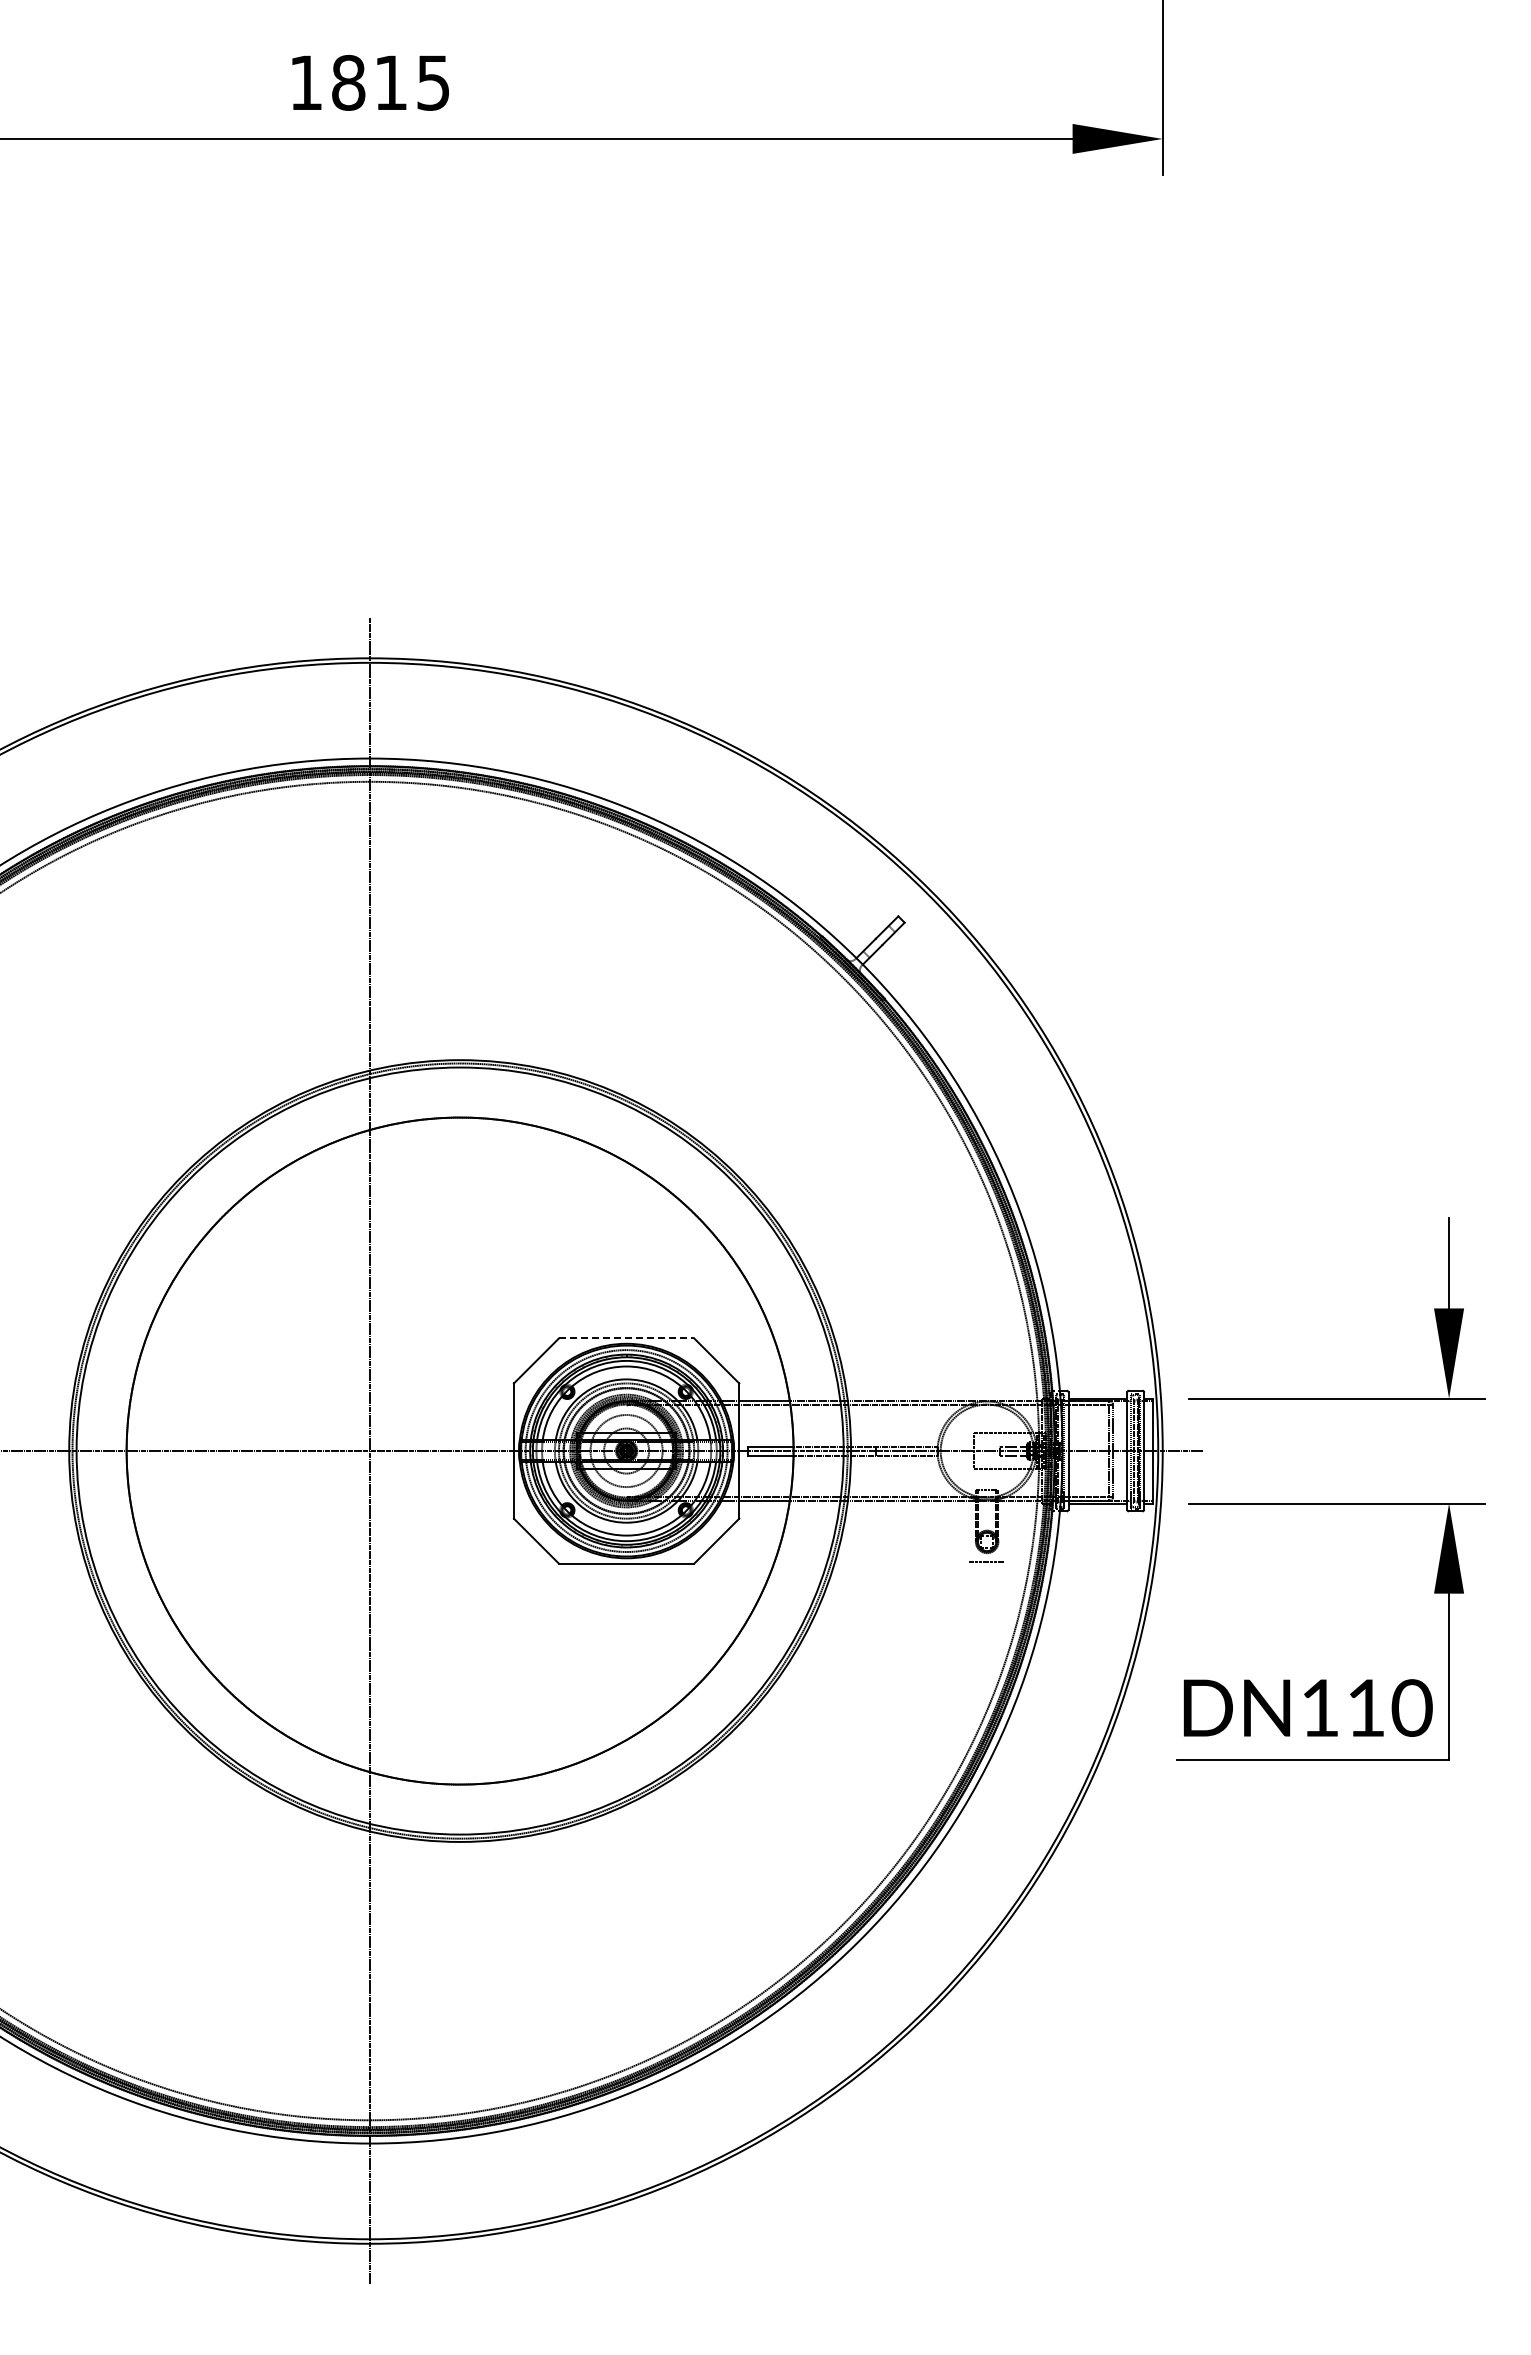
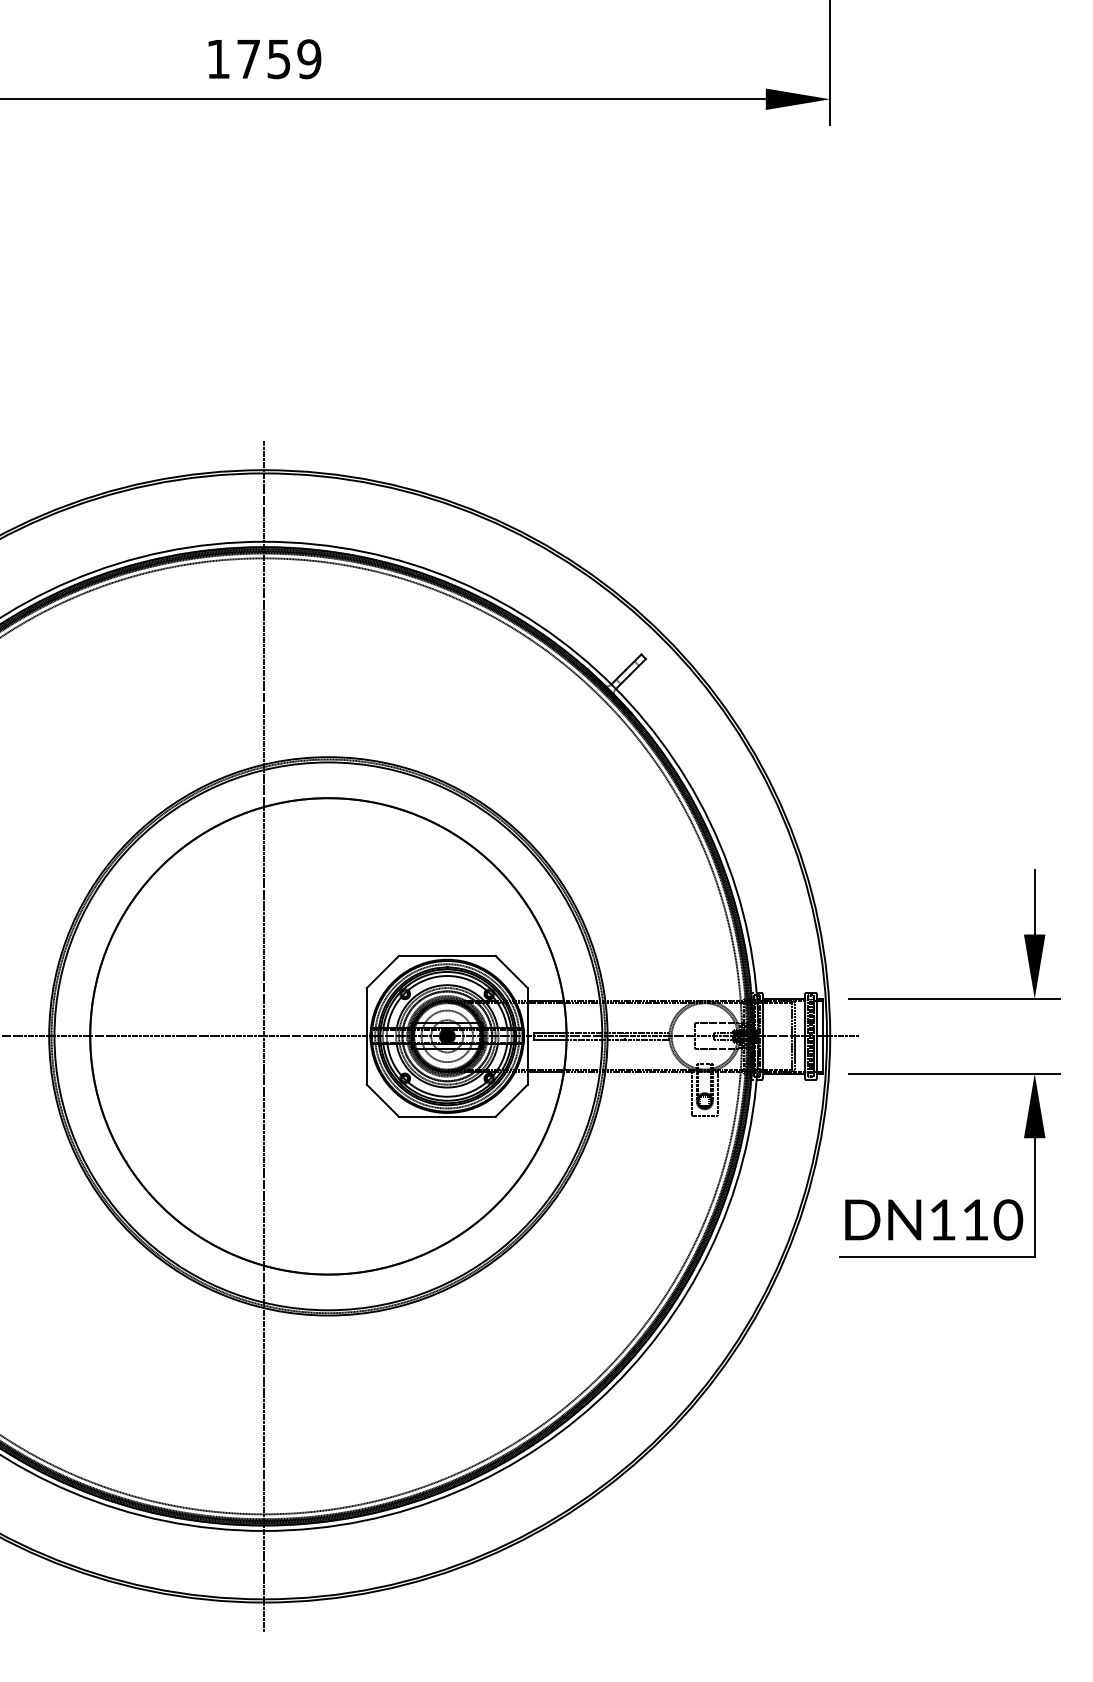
text: (391, 82) -> (279, 58), 1815 -> 1759
line: (626, 1338) -> (447, 955), dashed -> solid
line: (969, 1529) -> (692, 1092), added
line: (1005, 1529) -> (717, 1092), added

